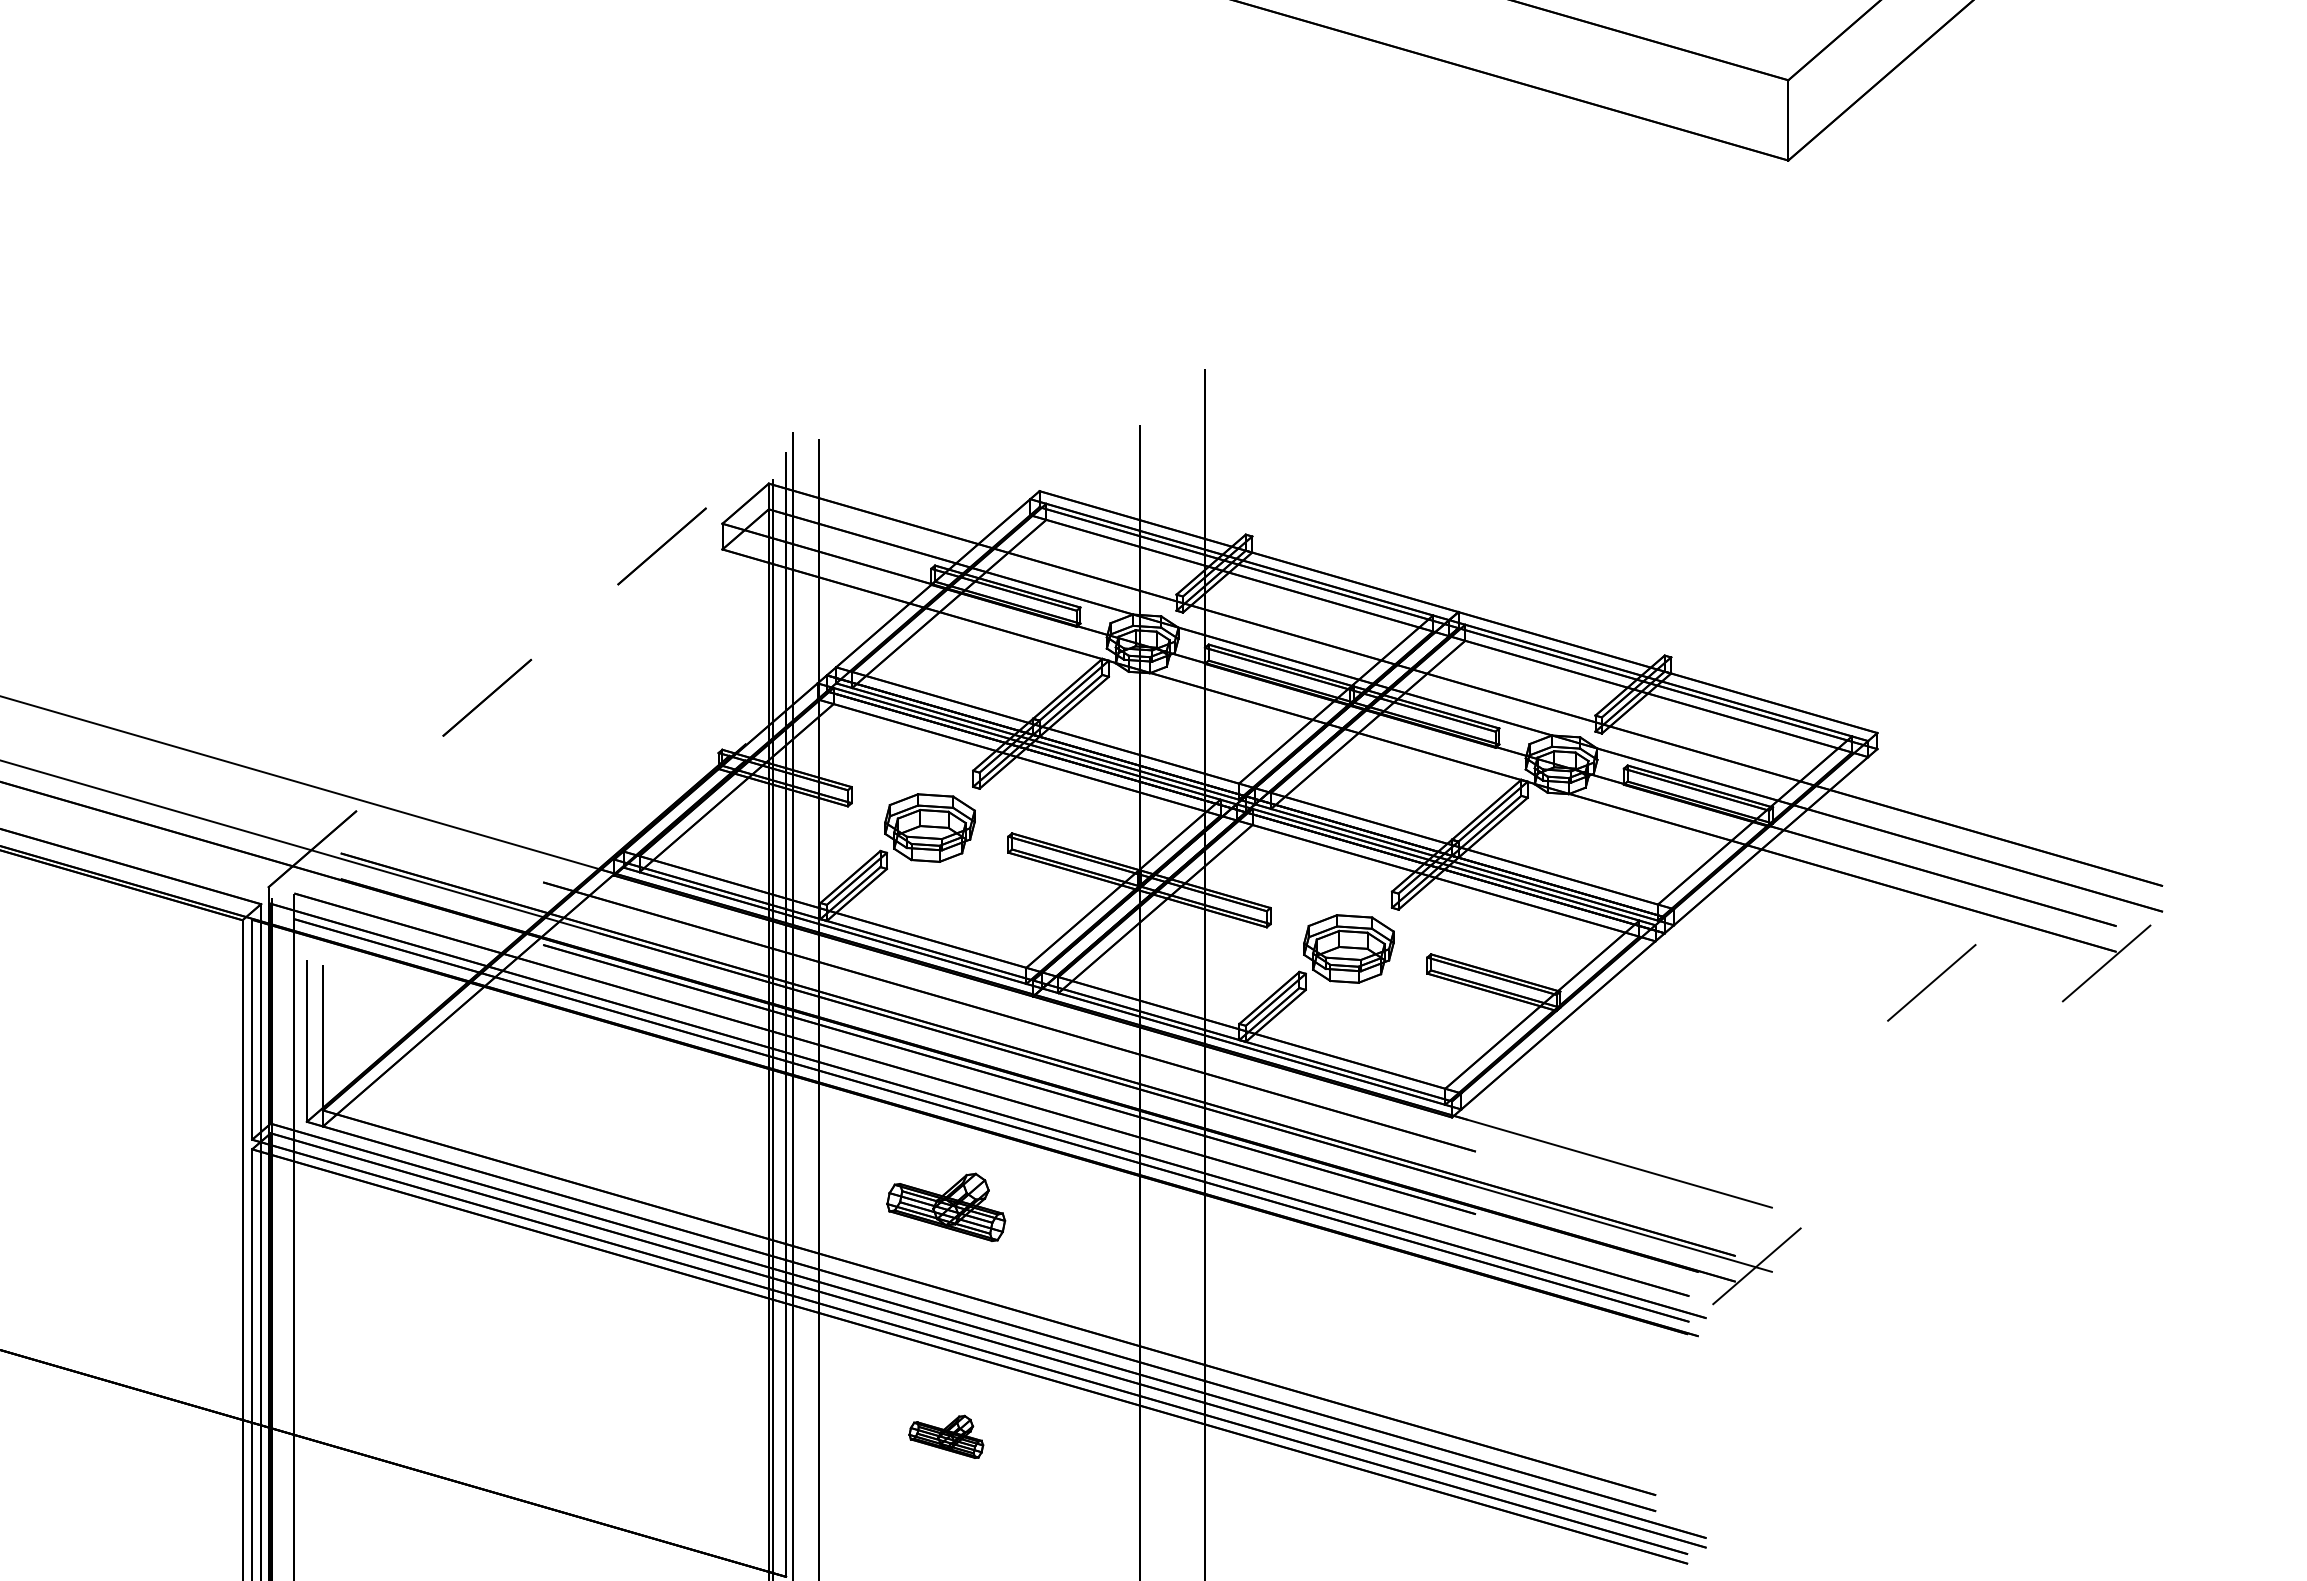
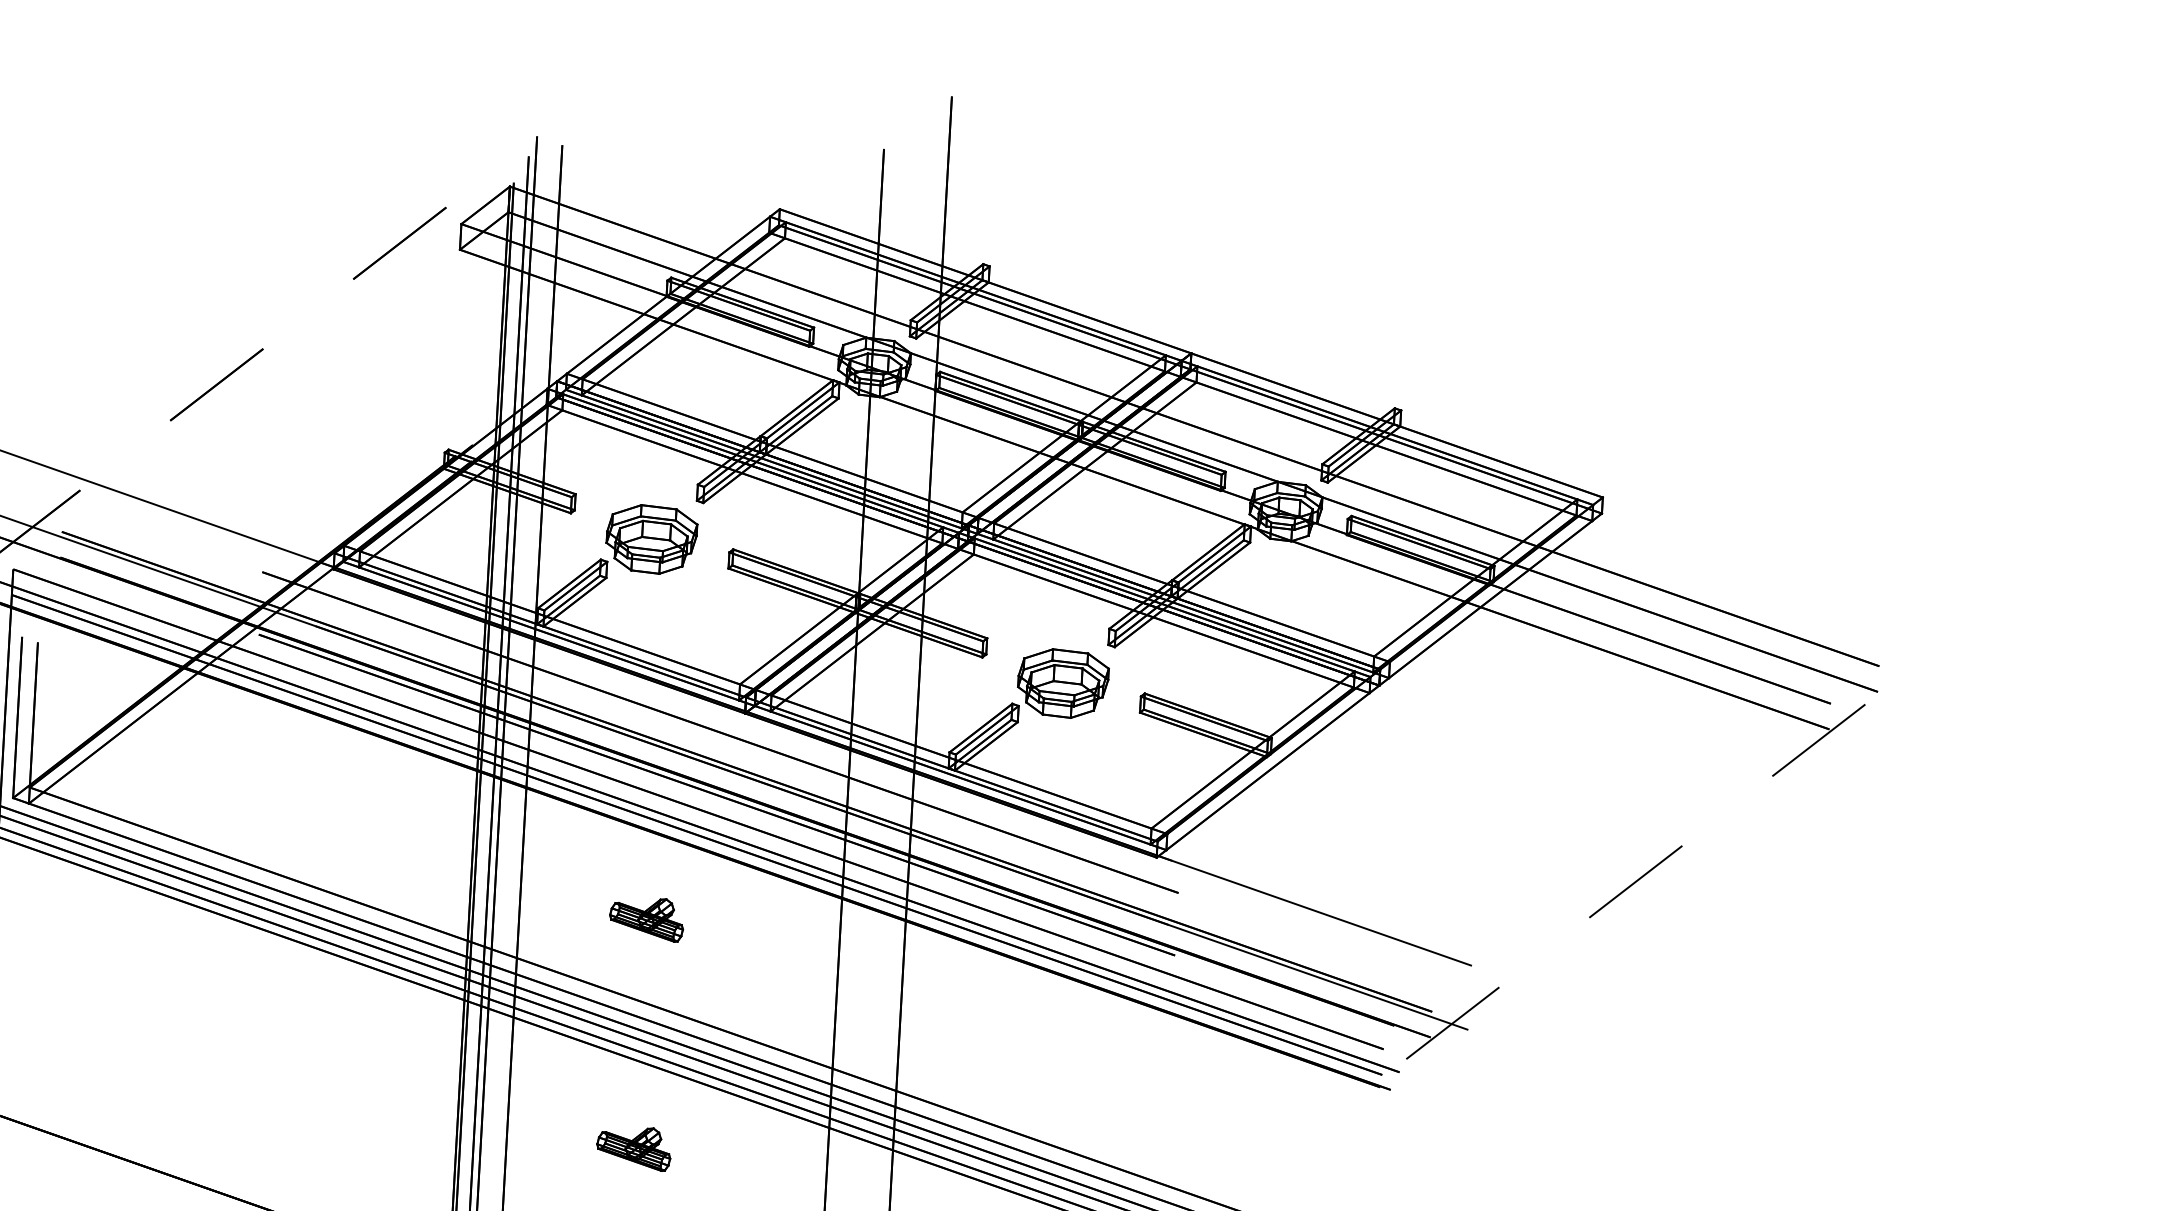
line: (1931, 982) -> (1635, 881), moved
part: (946, 1207) -> (646, 919), size x0.62

